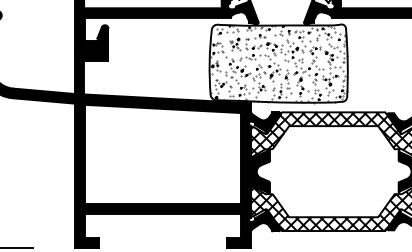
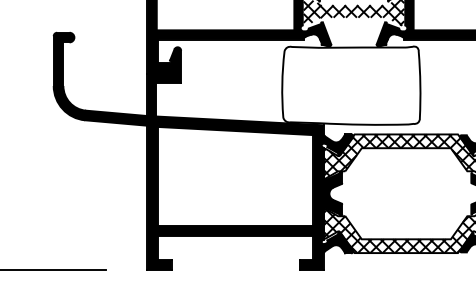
hatch: (278, 63) -> (351, 85), removed

